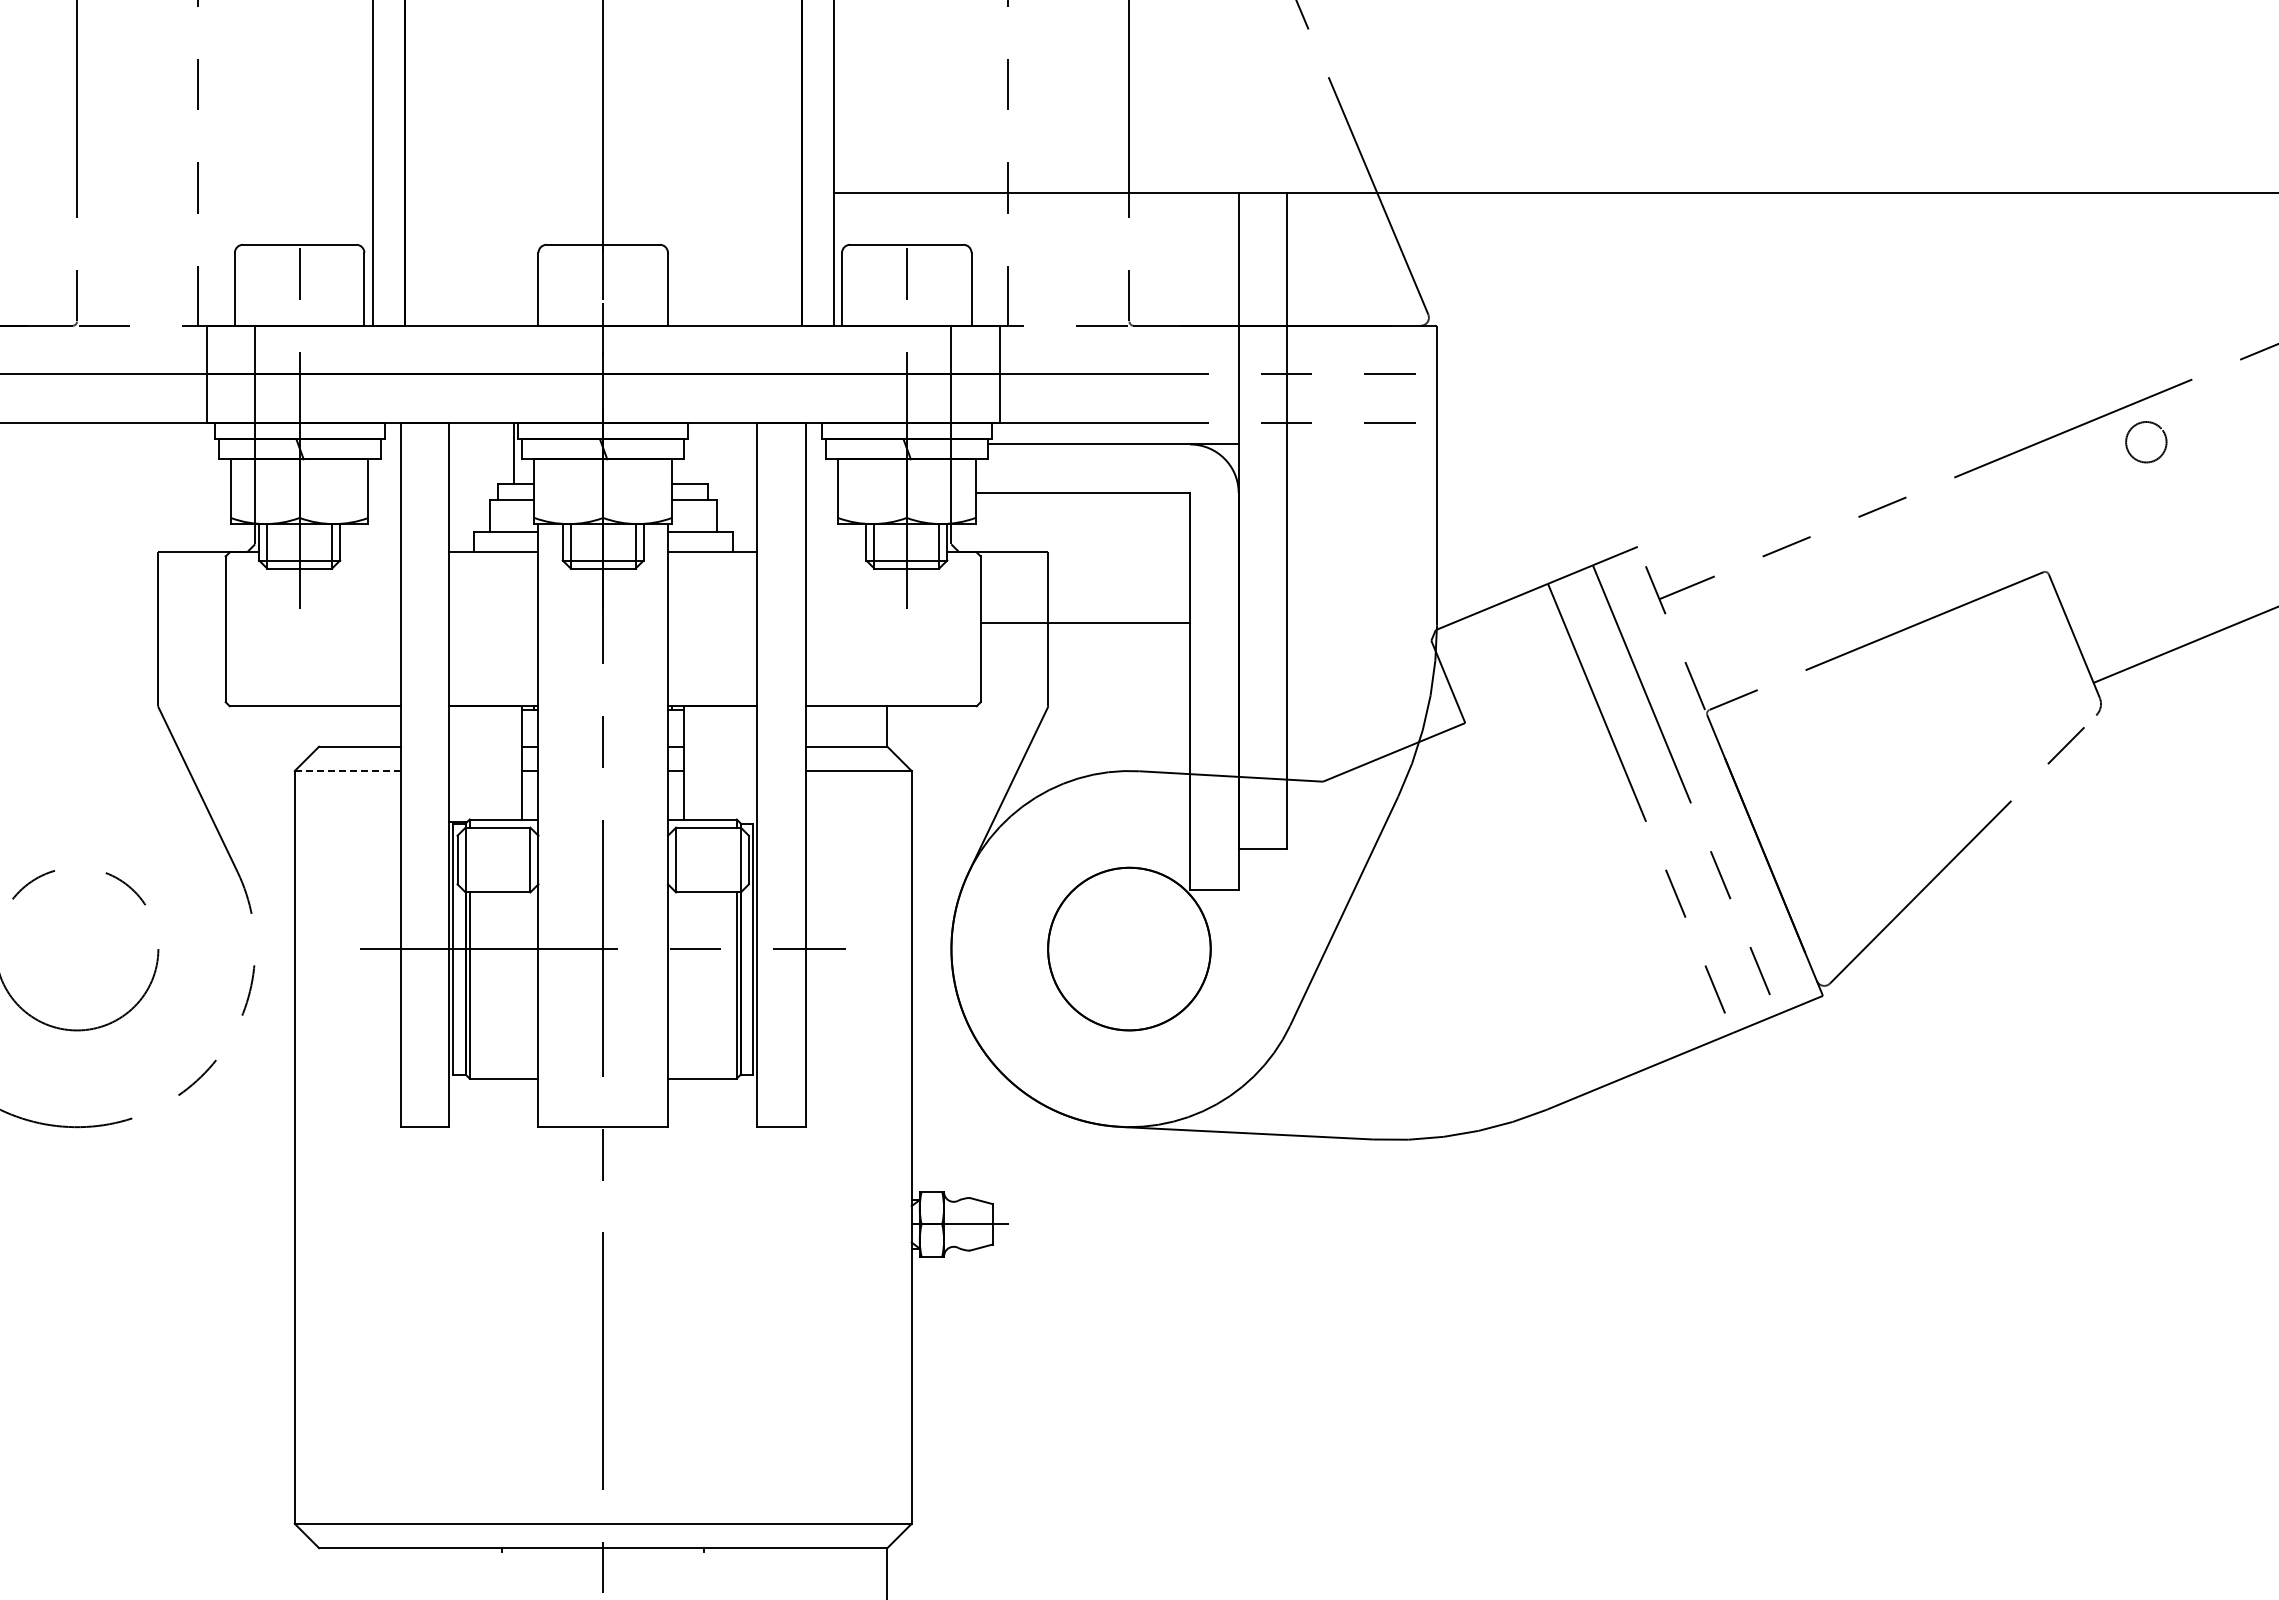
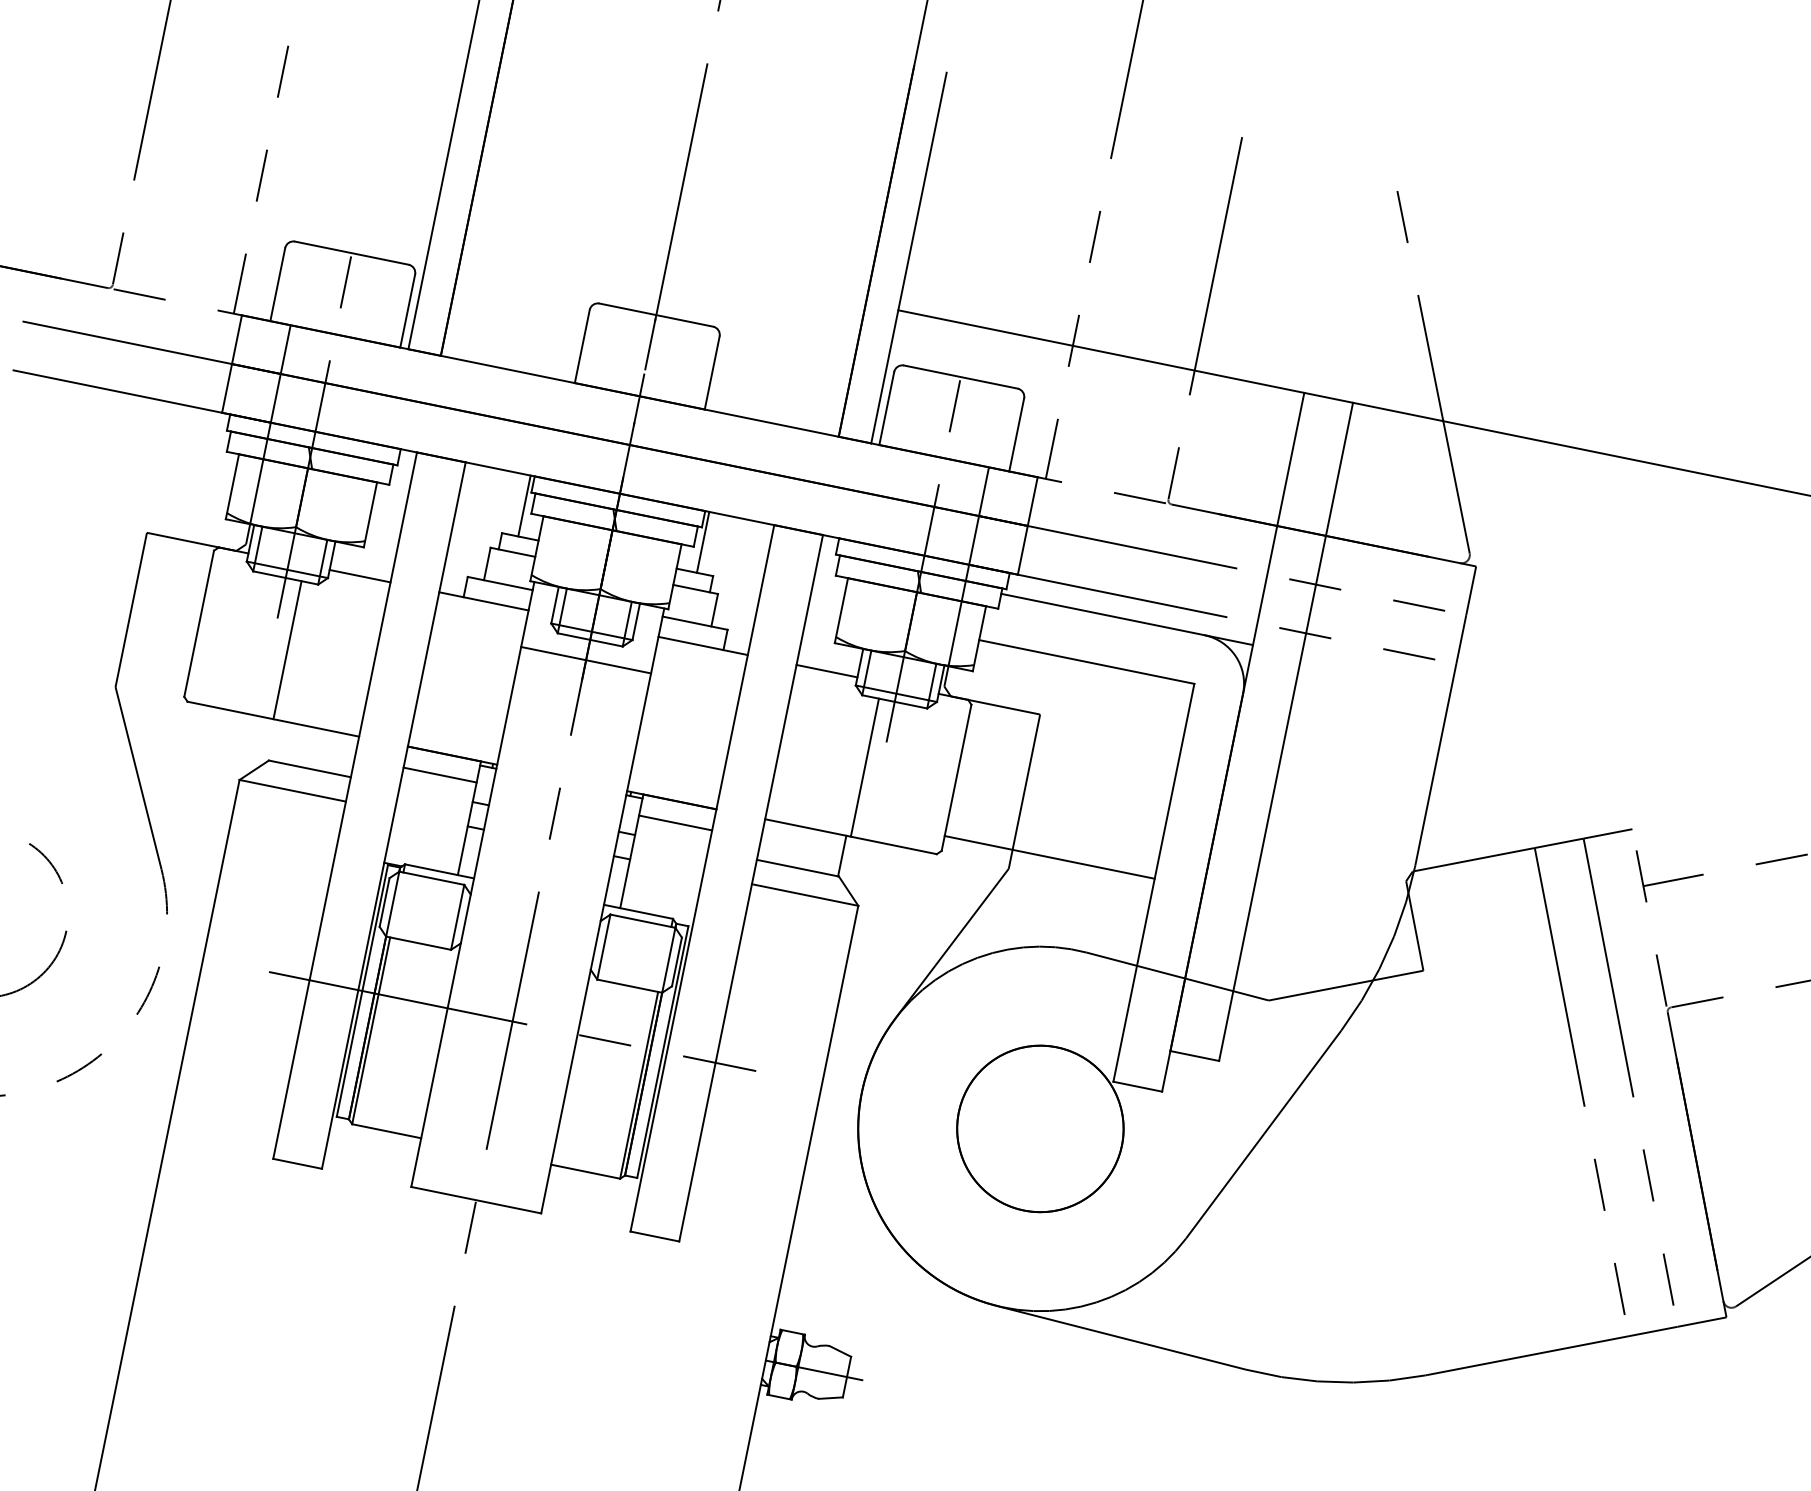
line: (692, 452) -> (703, 541), added
line: (370, 552) -> (360, 576), added
line: (835, 552) -> (826, 671), added
line: (603, 588) -> (586, 659), added
line: (1085, 623) -> (1049, 857), moved
line: (315, 637) -> (287, 650), added
line: (891, 637) -> (865, 767), added
line: (485, 727) -> (439, 775), added
line: (720, 727) -> (675, 823), added
line: (348, 771) -> (293, 791), dashed -> solid

